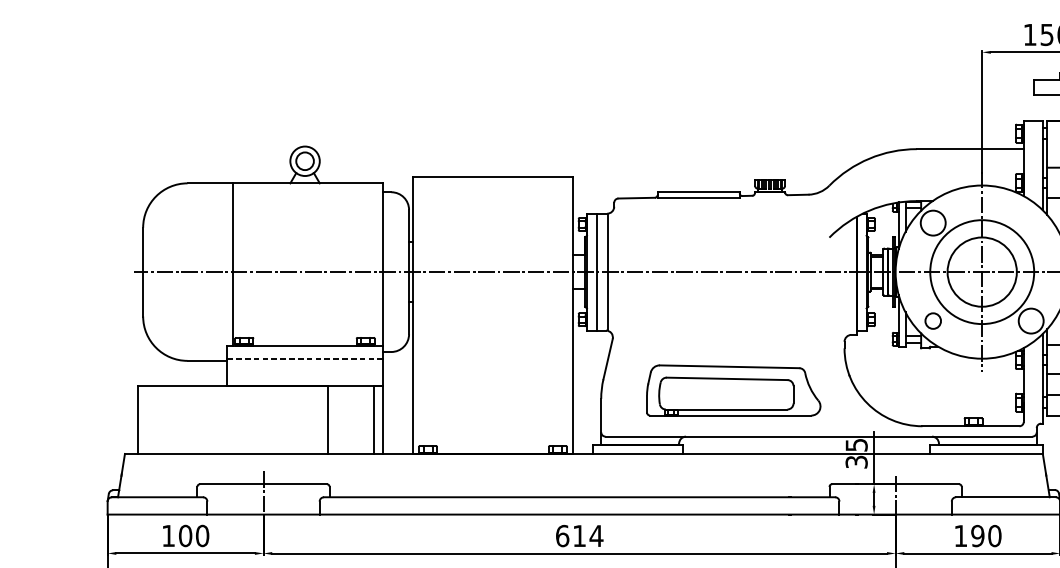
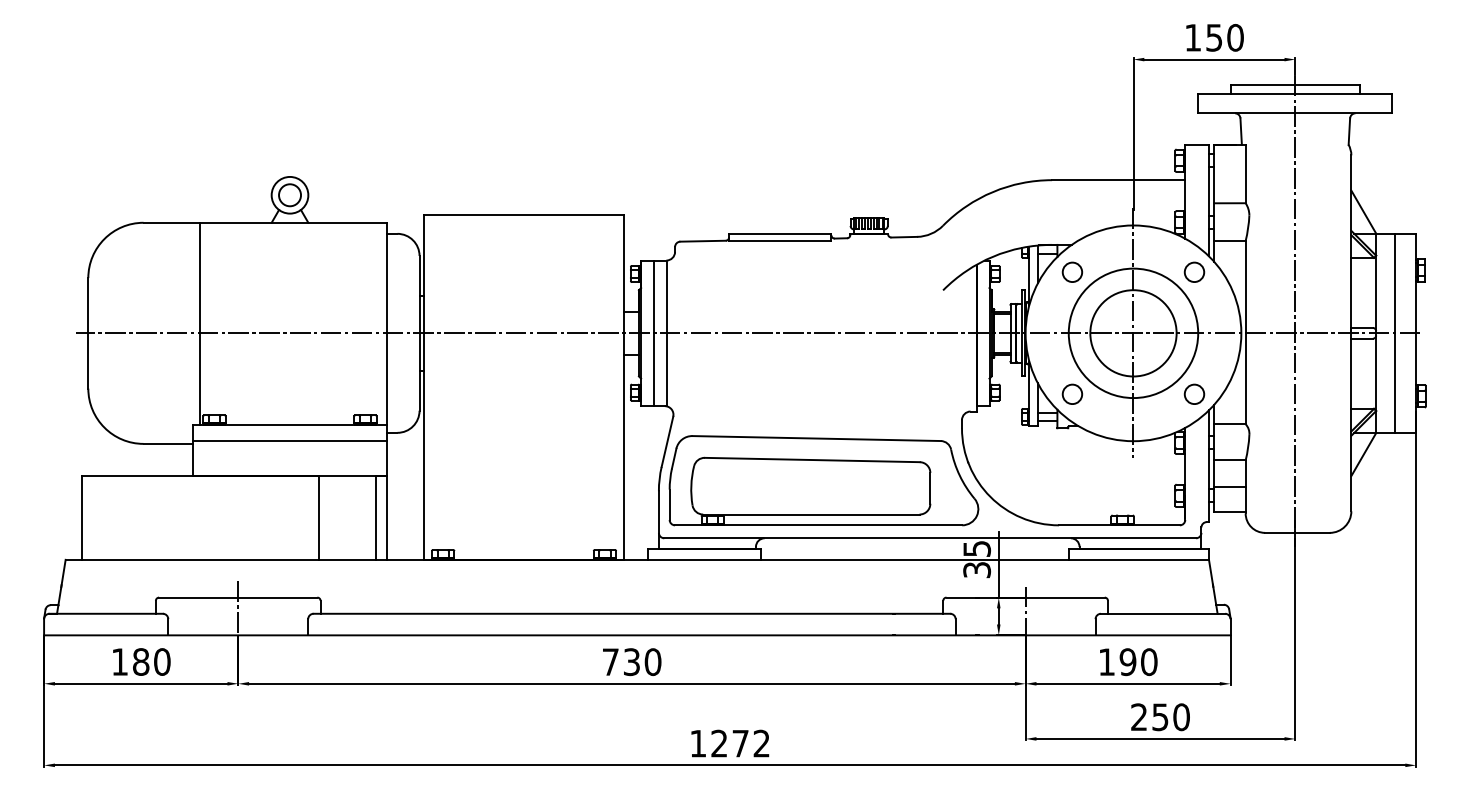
circle: (1031, 222) -> (1194, 271), added
circle: (933, 223) -> (1072, 272), size x0.62
circle: (1031, 321) -> (1194, 394), size x0.62
line: (304, 358) -> (289, 441), dashed -> solid
part: (733, 390) -> (823, 480), size x1.43
text: (185, 535) -> (140, 661), 100 -> 180
text: (579, 536) -> (631, 662), 614 -> 730

